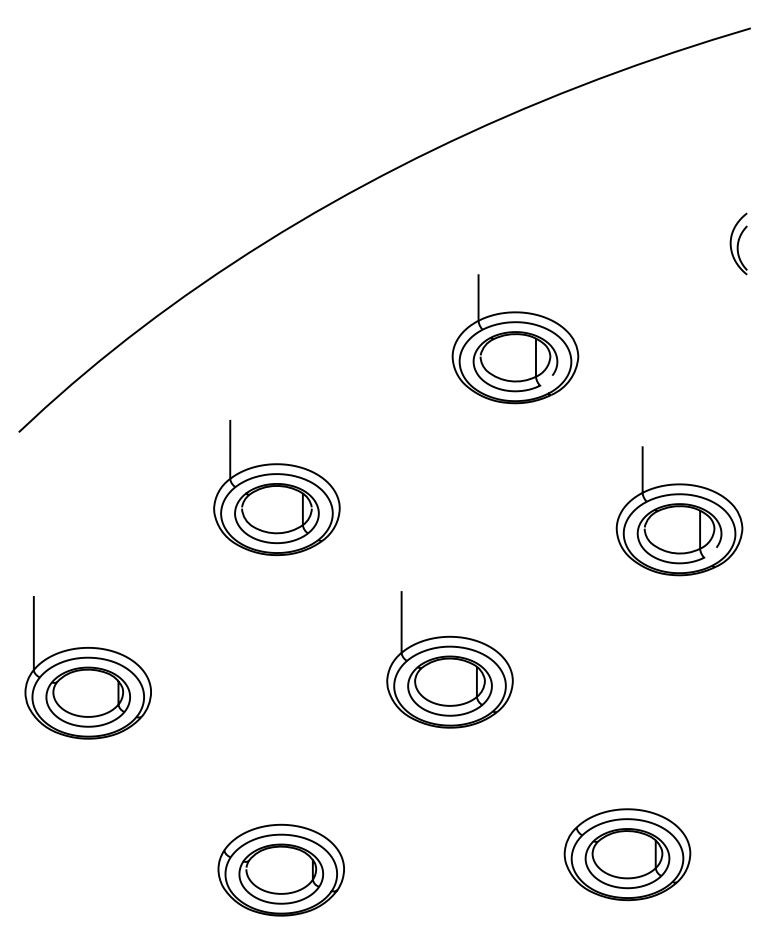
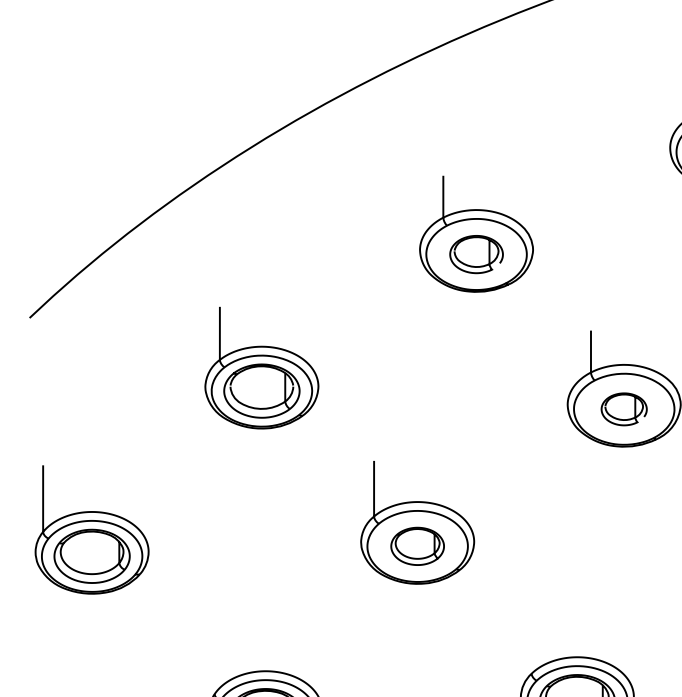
part: (515, 361) -> (476, 254), size x0.7
part: (679, 533) -> (624, 409), size x0.6
part: (449, 685) -> (417, 545), size x0.7

